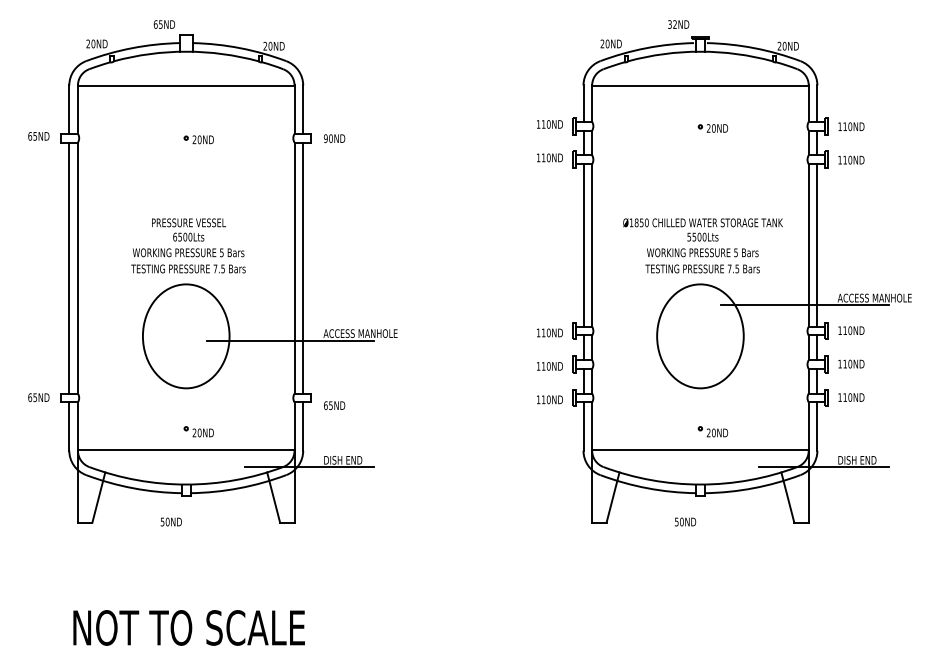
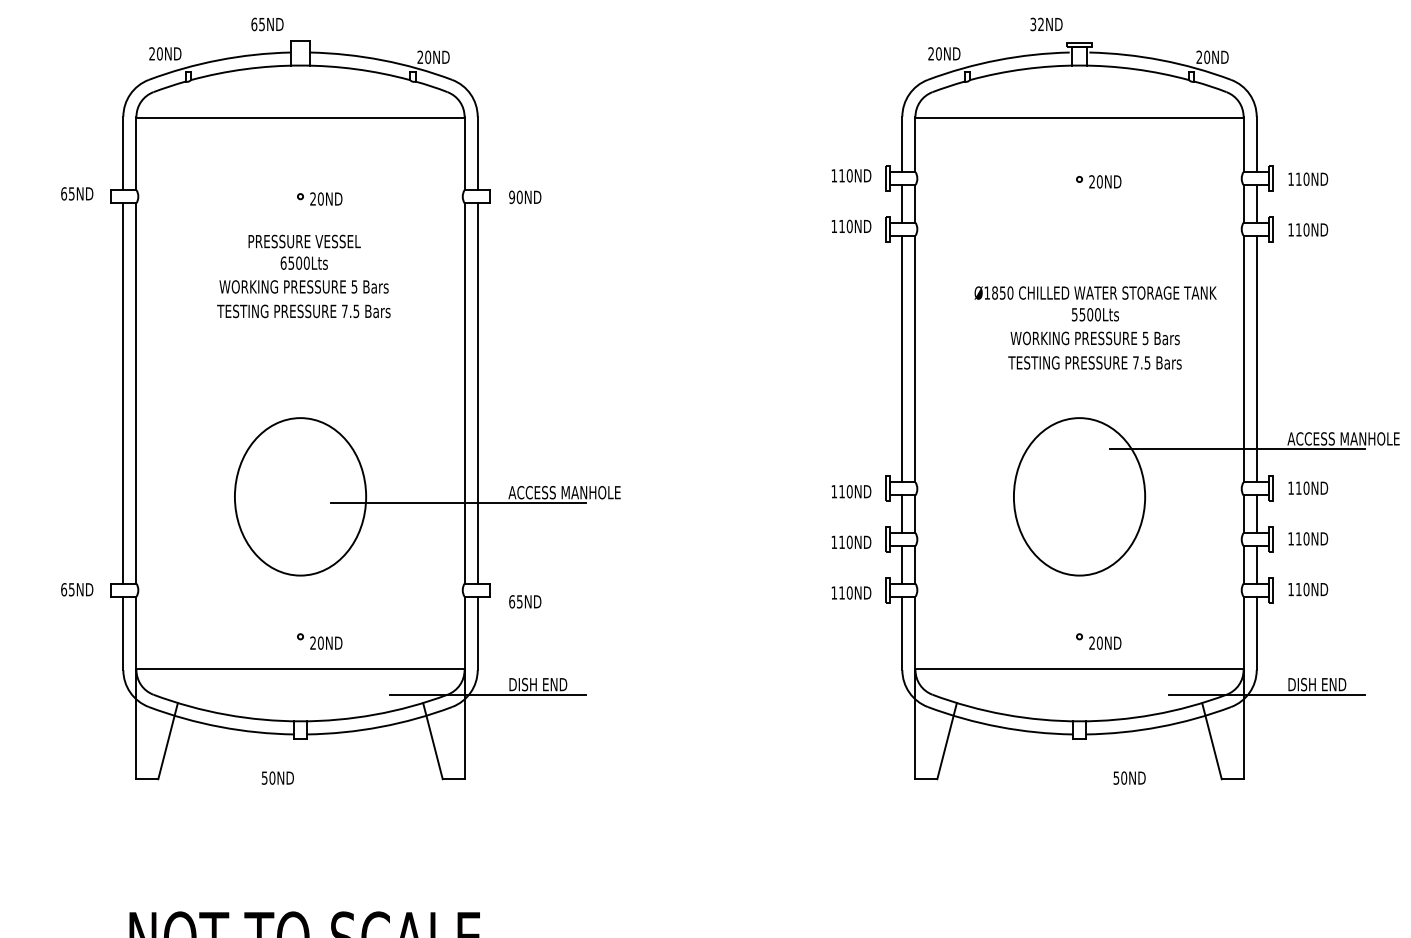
text: (188, 245) -> (303, 275), moved
text: (702, 245) -> (1094, 327), moved
text: (685, 521) -> (1129, 777), moved

